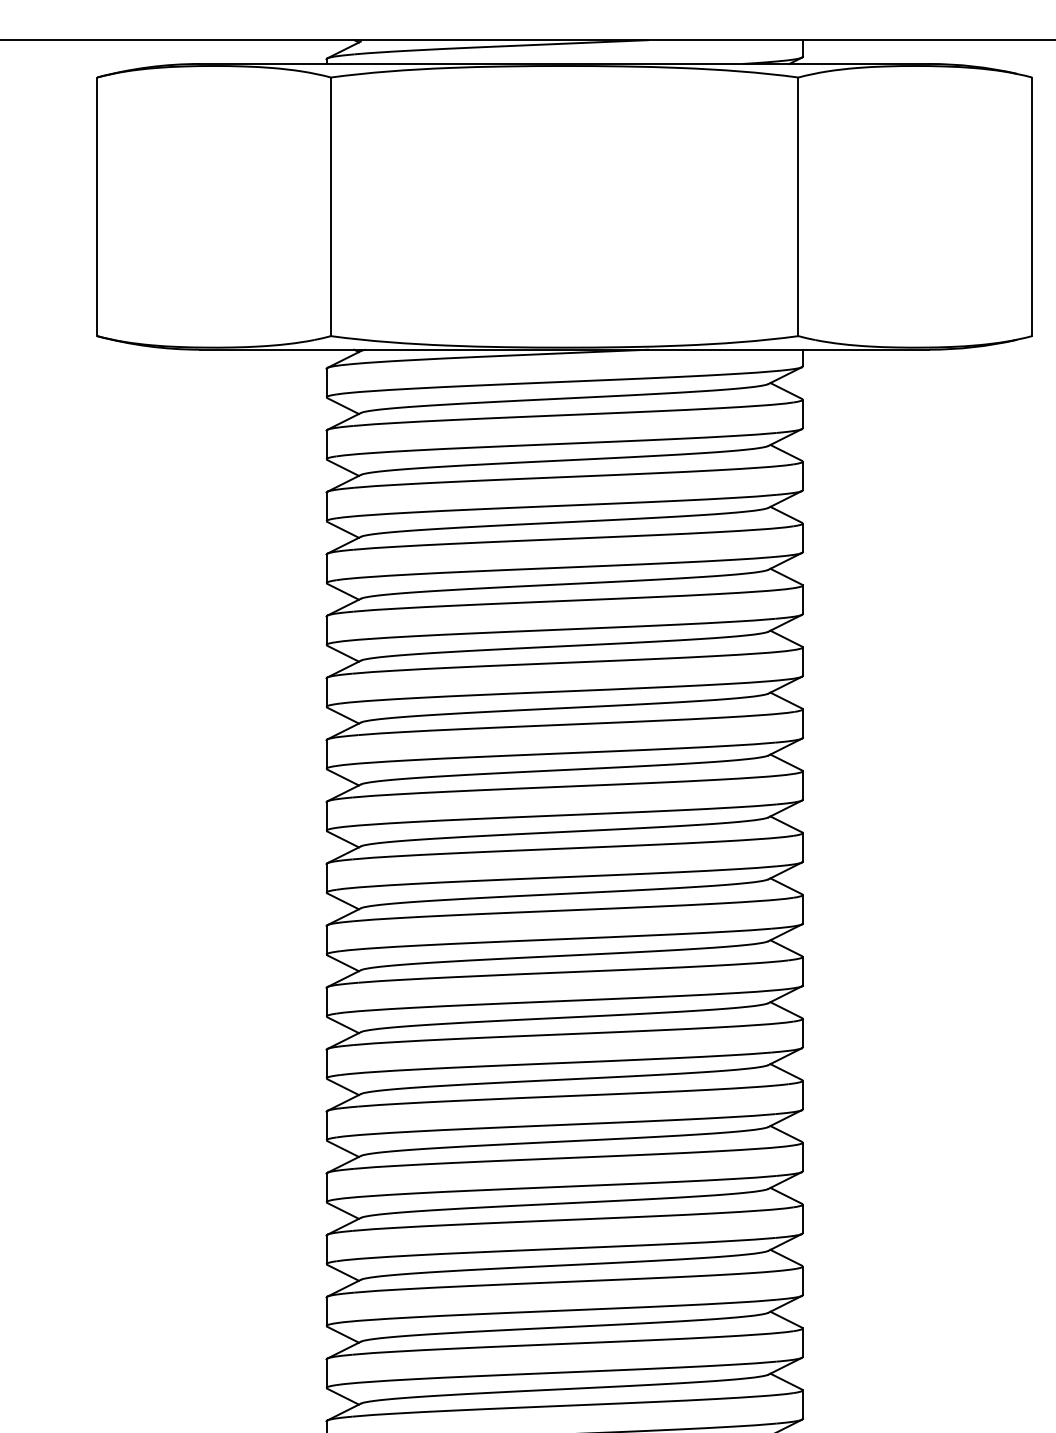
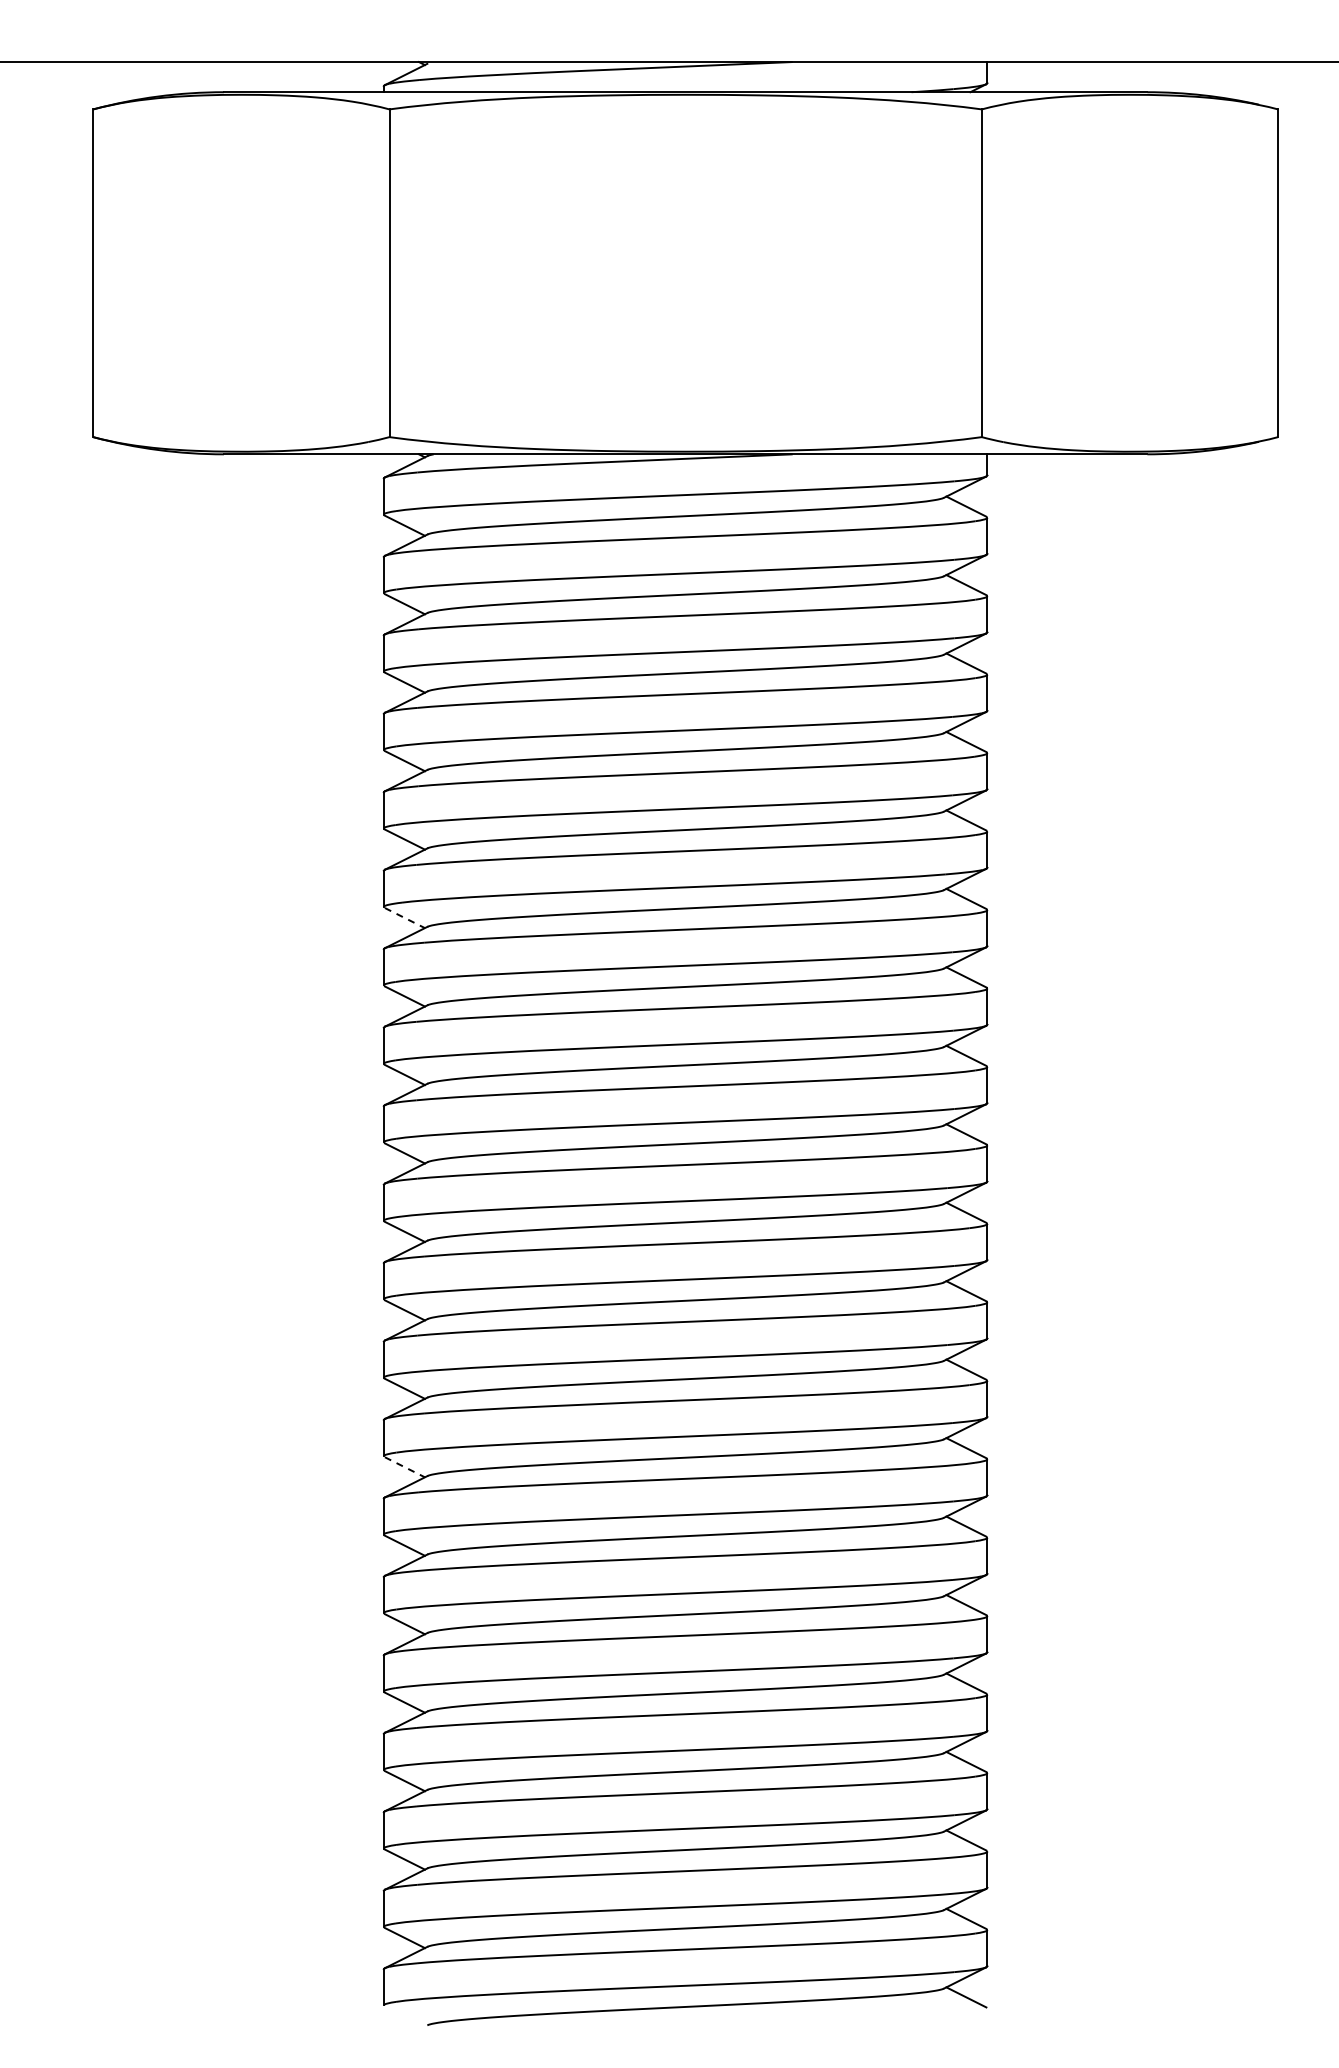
line: (343, 715) -> (405, 918), solid -> dashed
line: (343, 1149) -> (405, 1467), solid -> dashed

